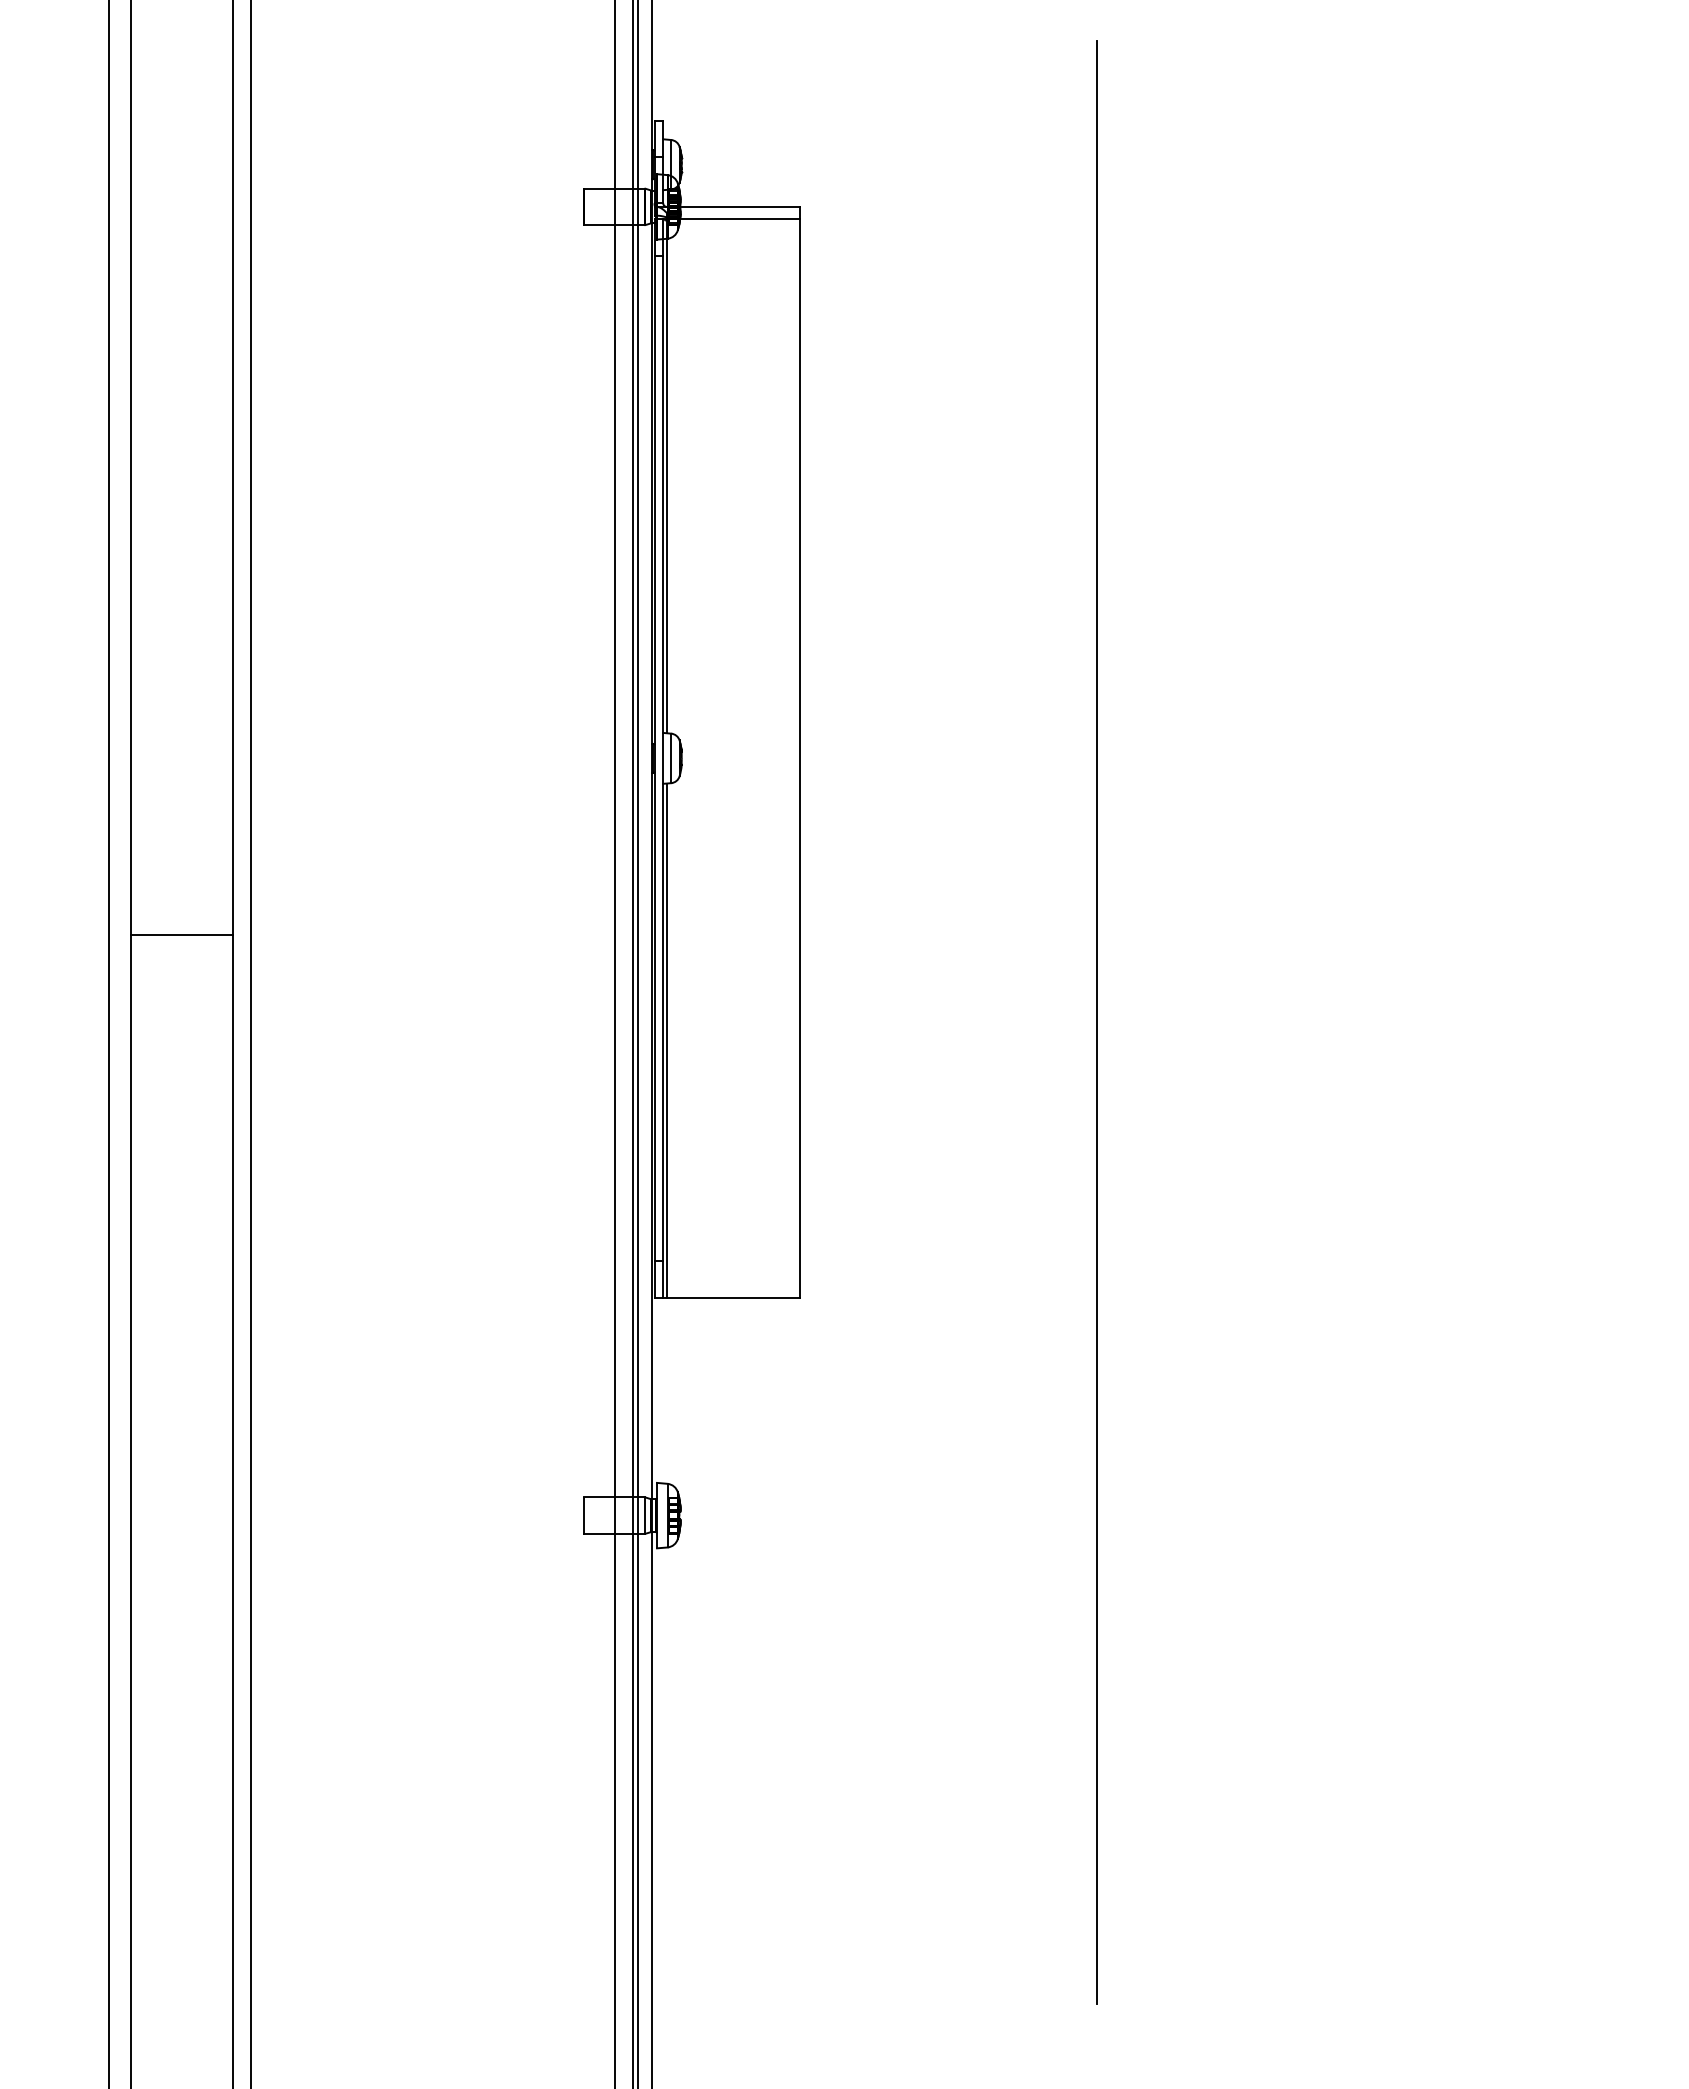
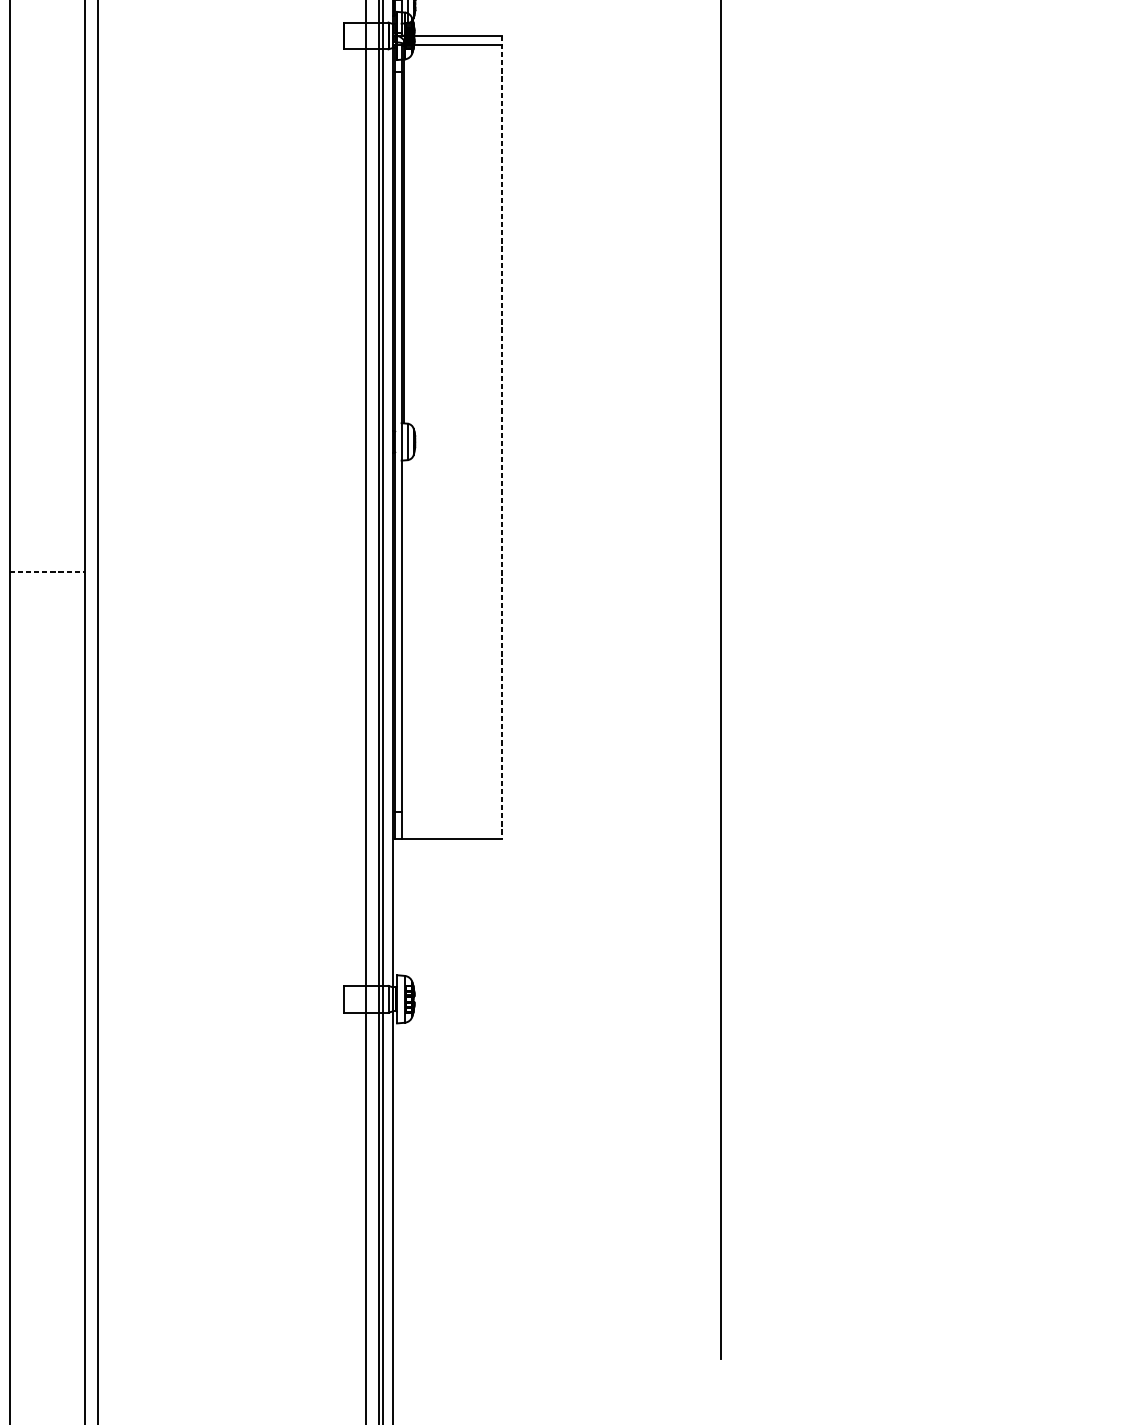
line: (799, 752) -> (501, 437), solid -> dashed
line: (181, 934) -> (47, 571), solid -> dashed
line: (666, 1040) -> (404, 649), removed

